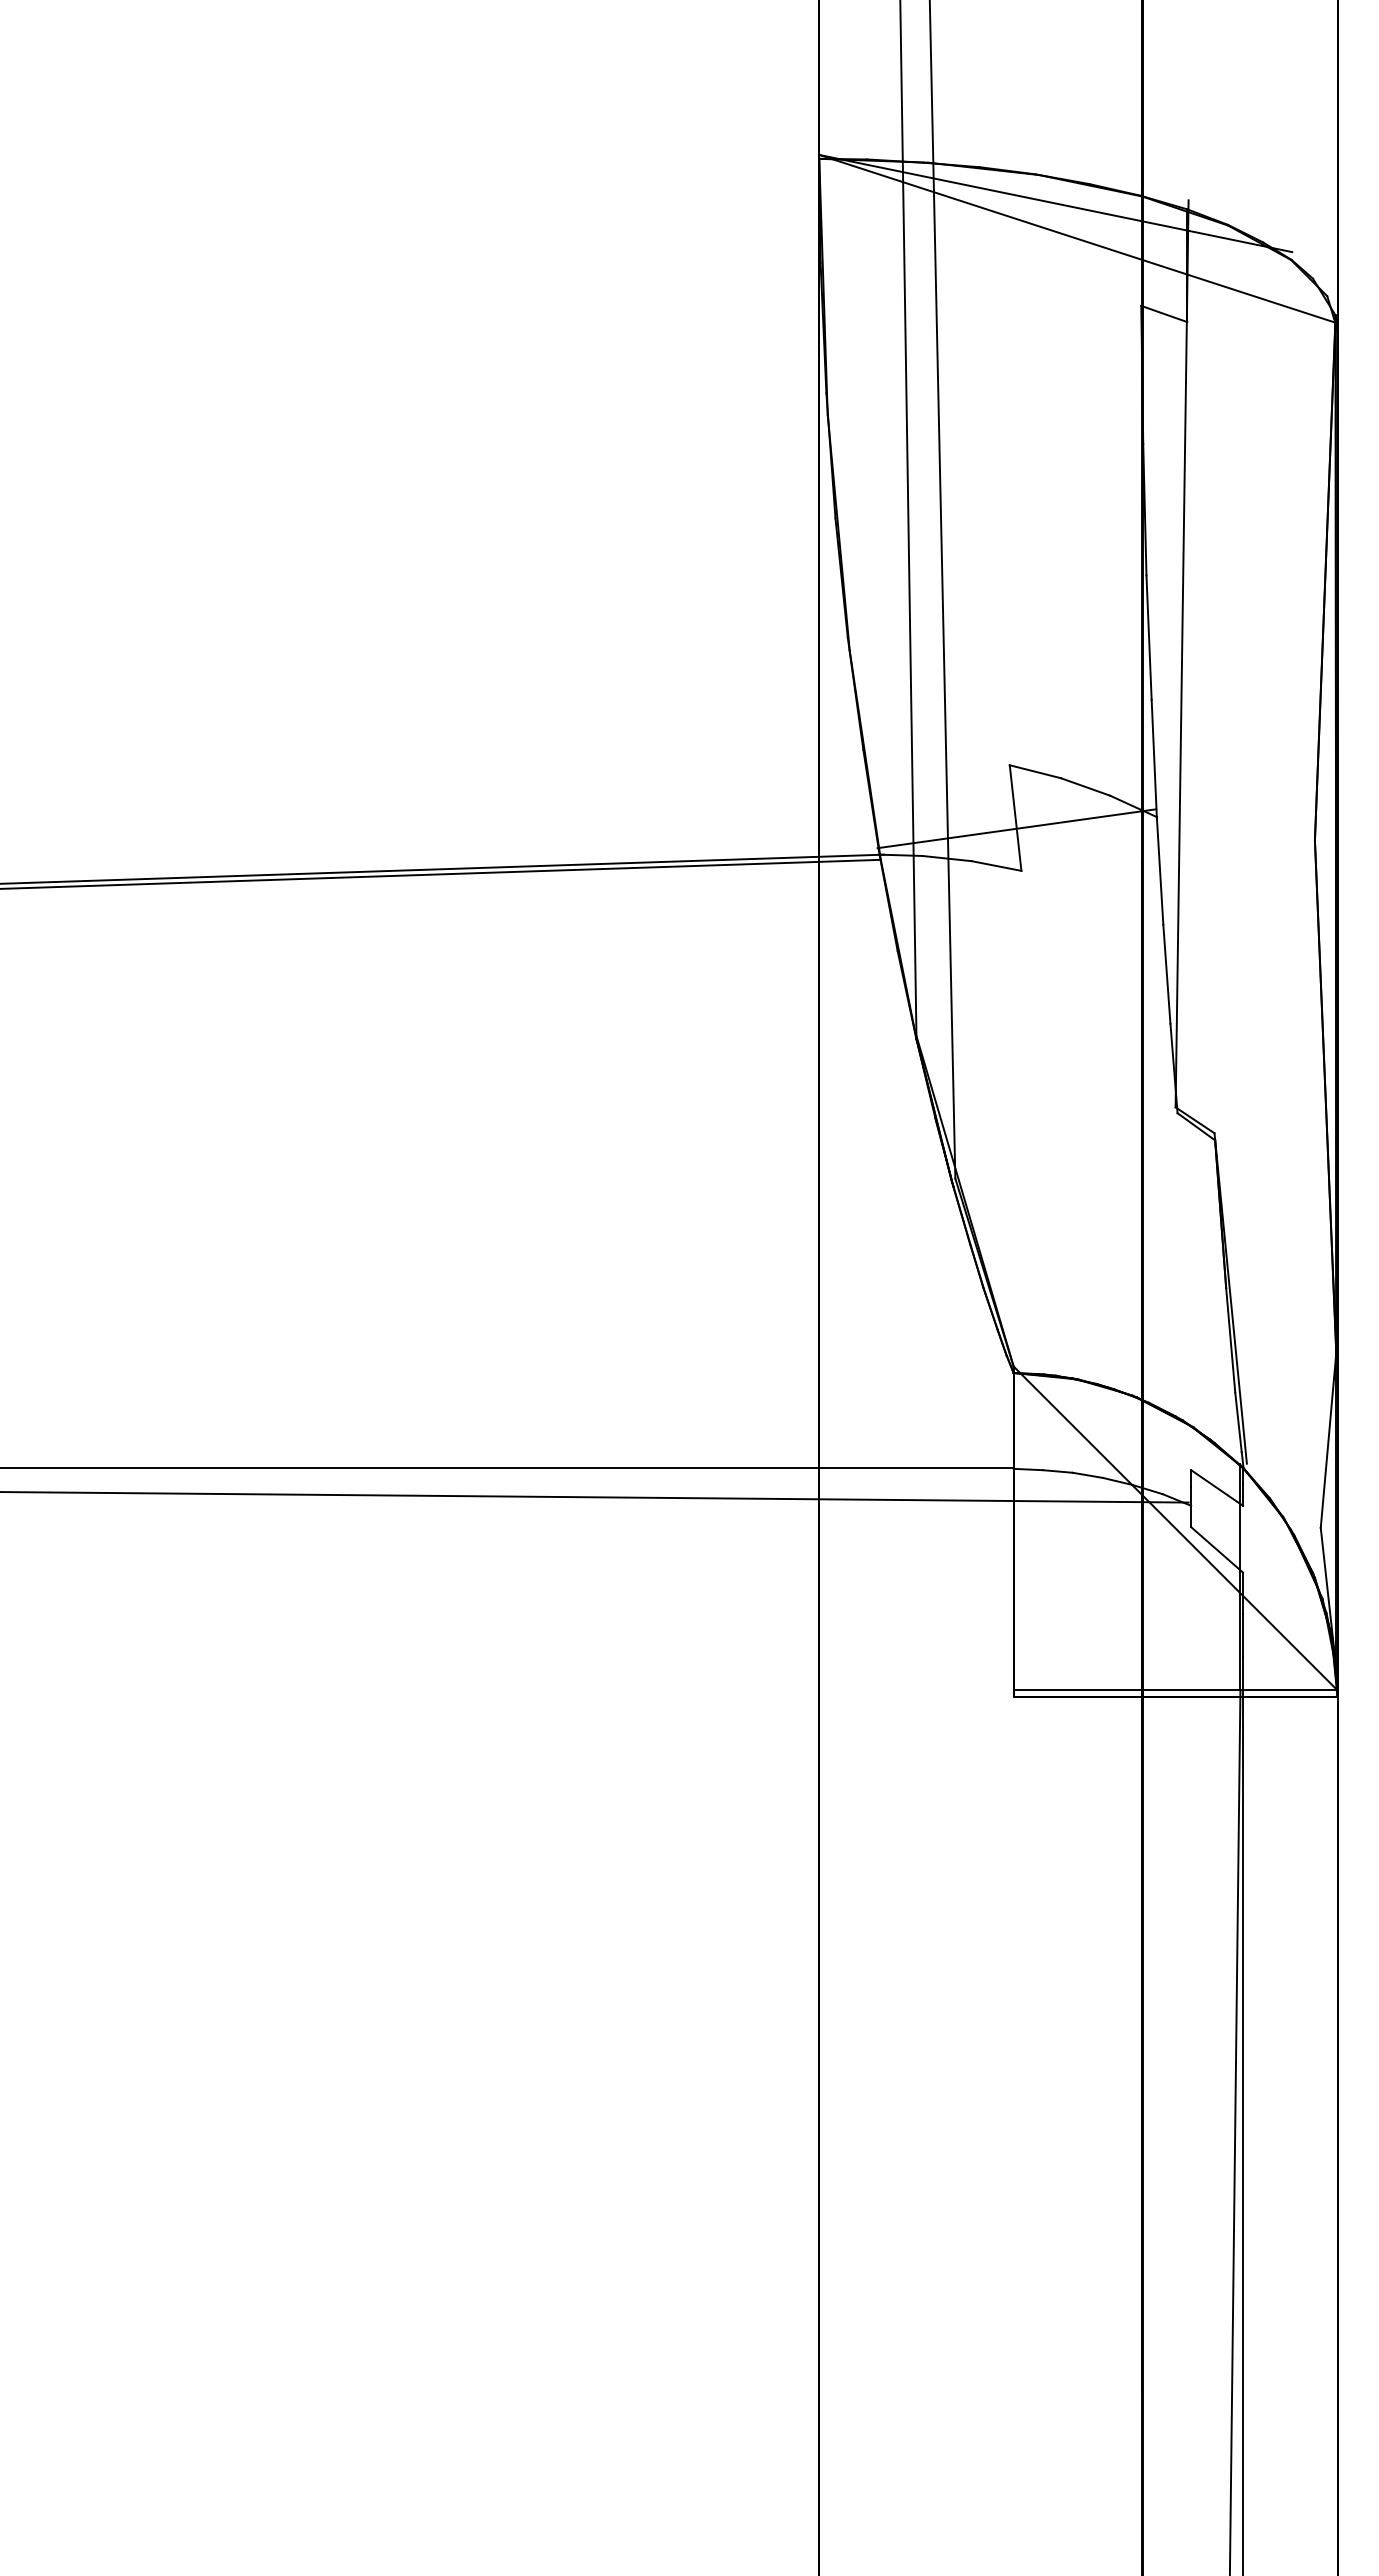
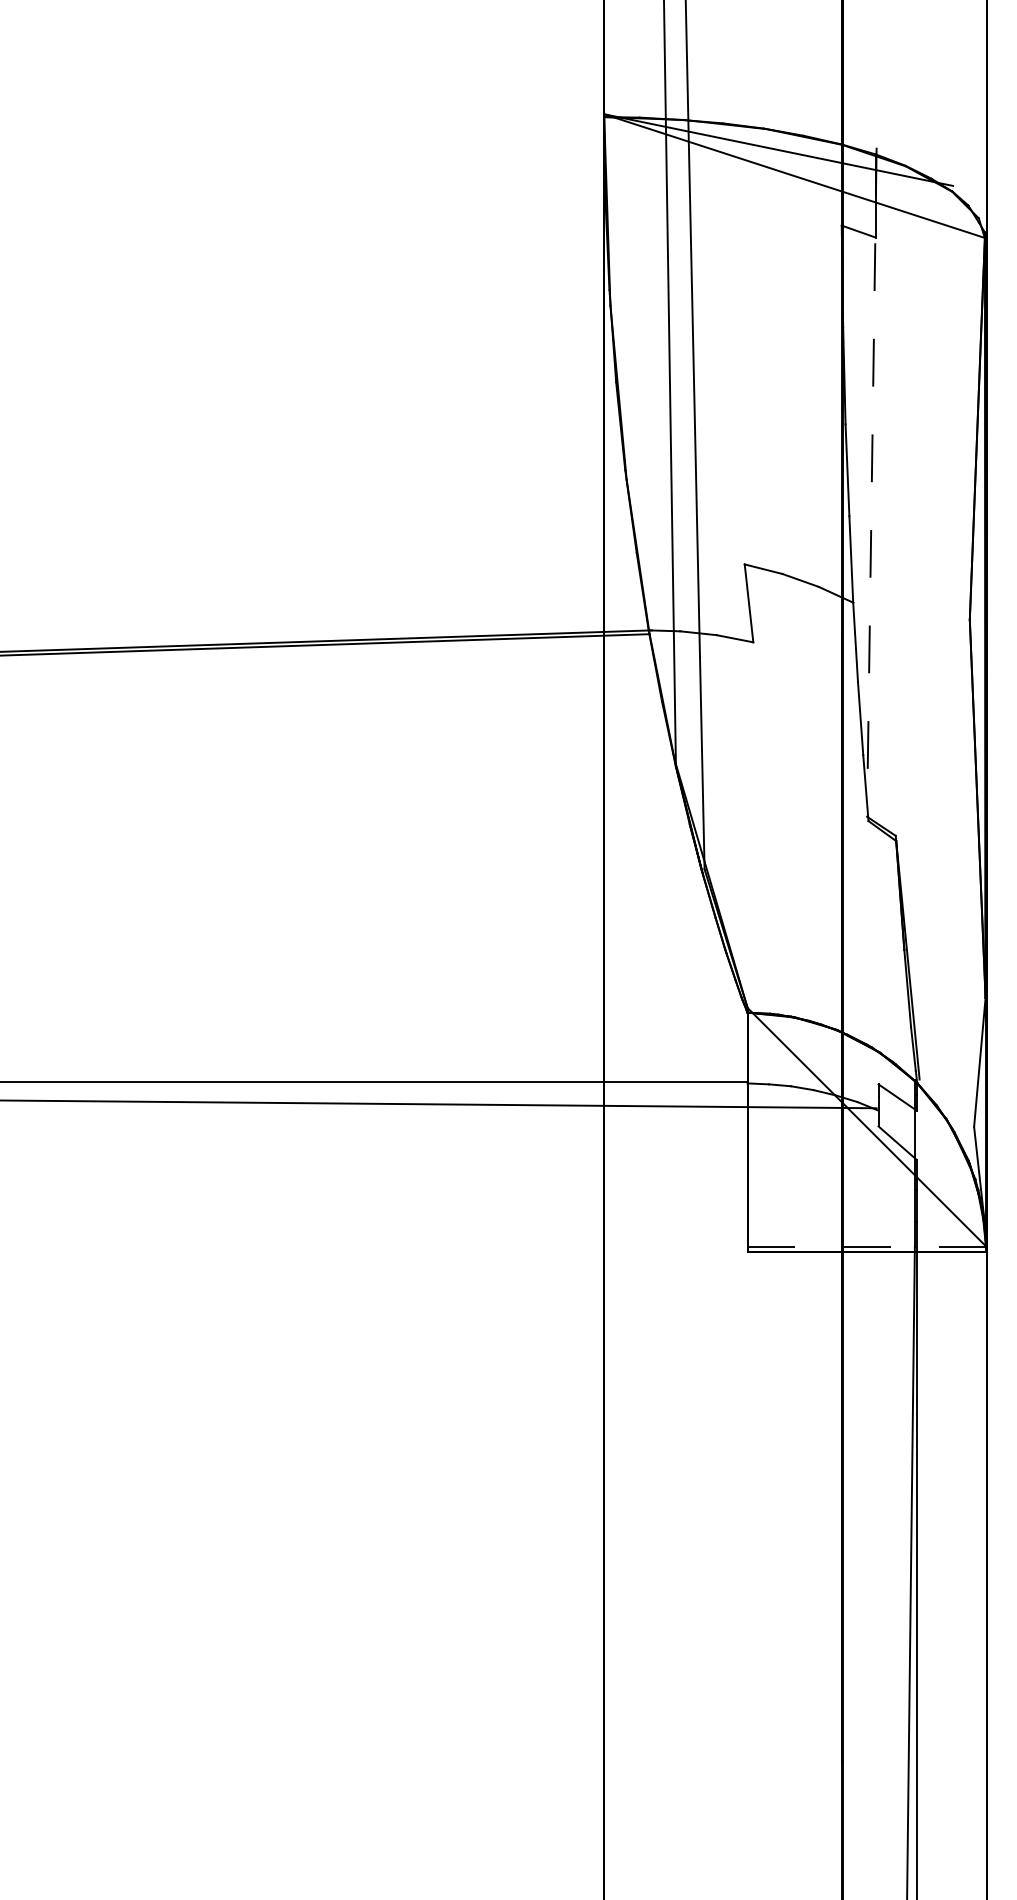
line: (1182, 653) -> (872, 481), solid -> dashed
line: (1016, 828) -> (749, 611), removed
line: (1175, 1690) -> (866, 1246), solid -> dashed

